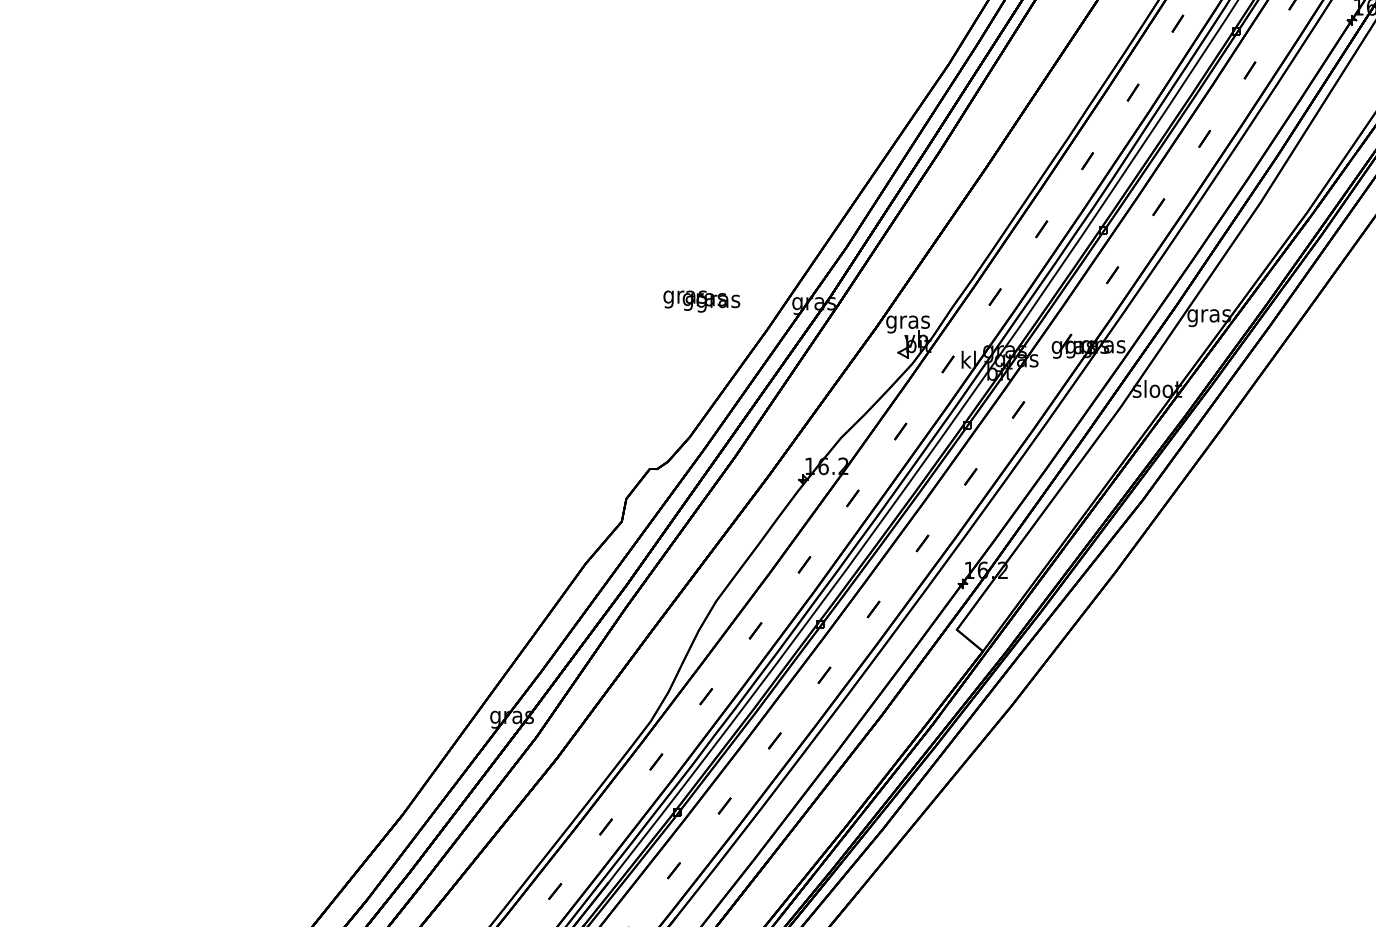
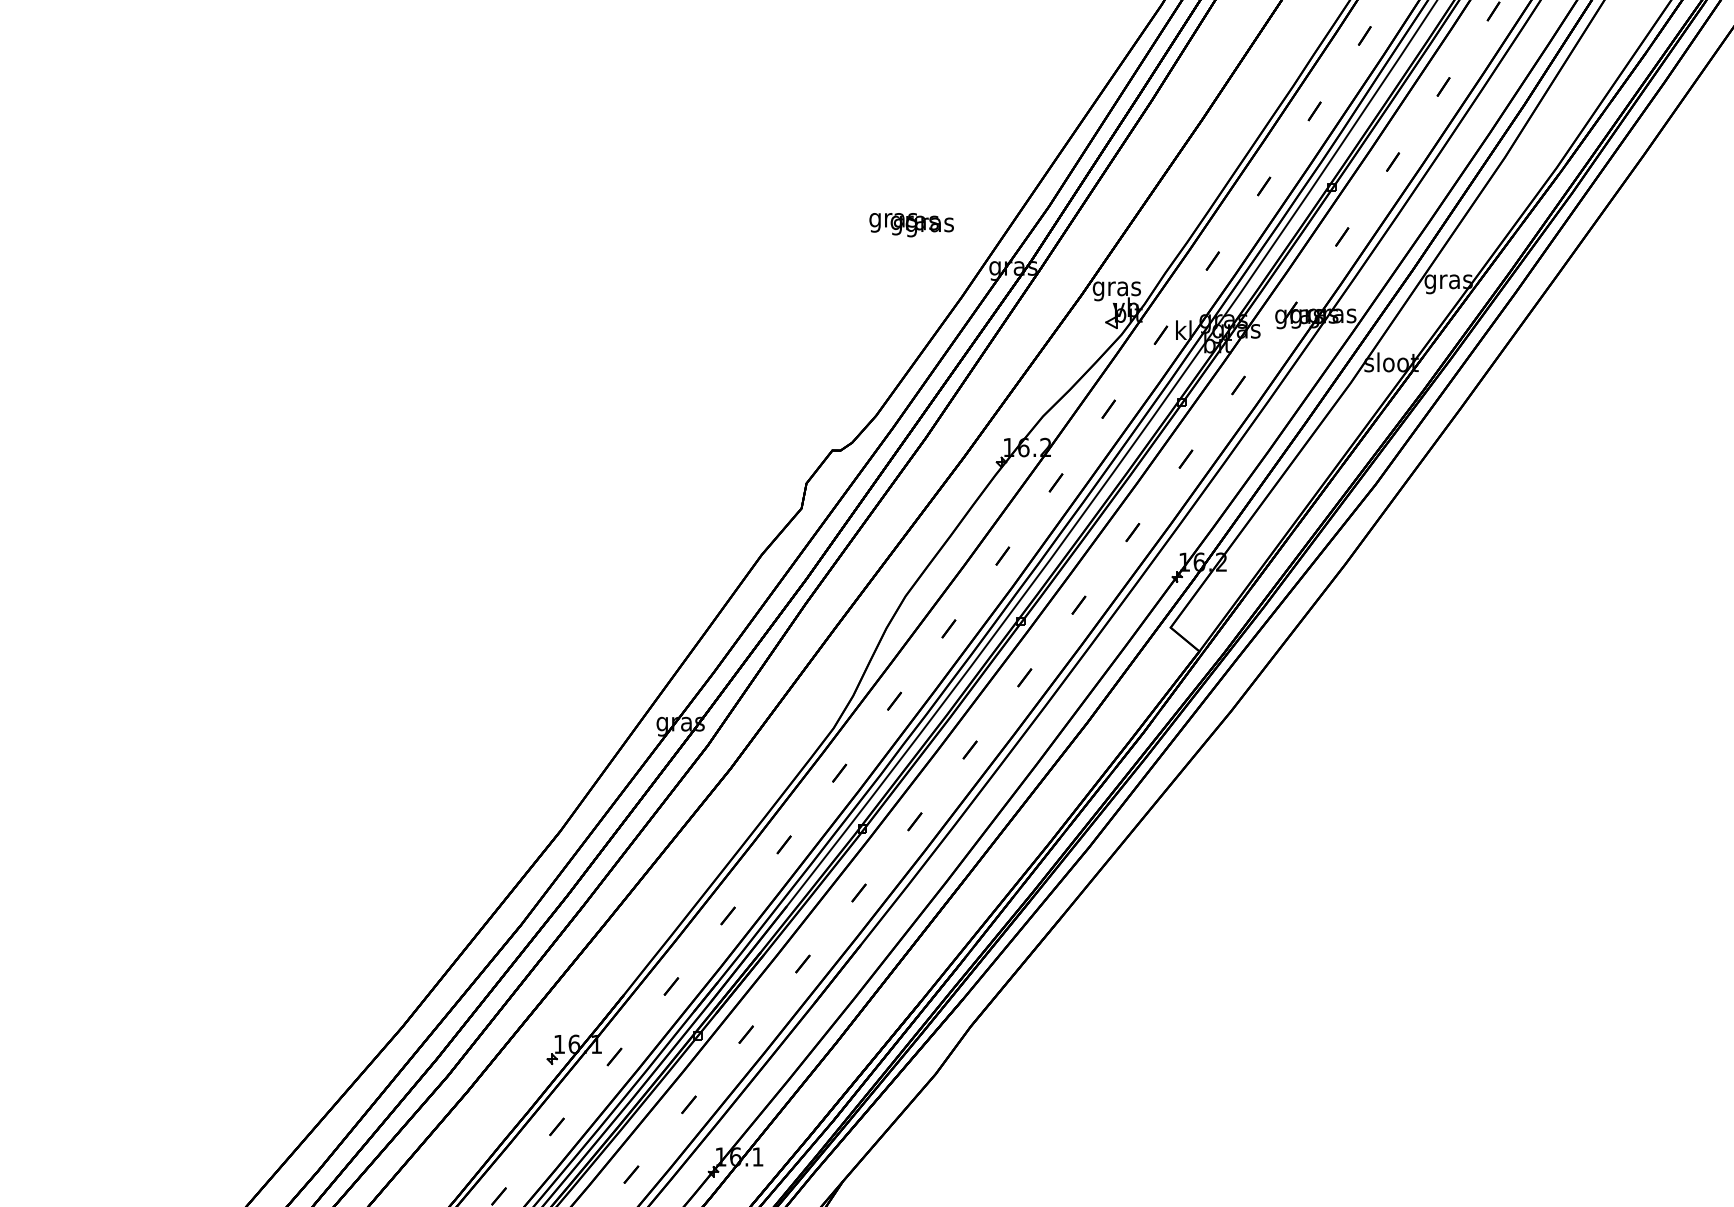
text: (701, 301) -> (911, 225), moved

